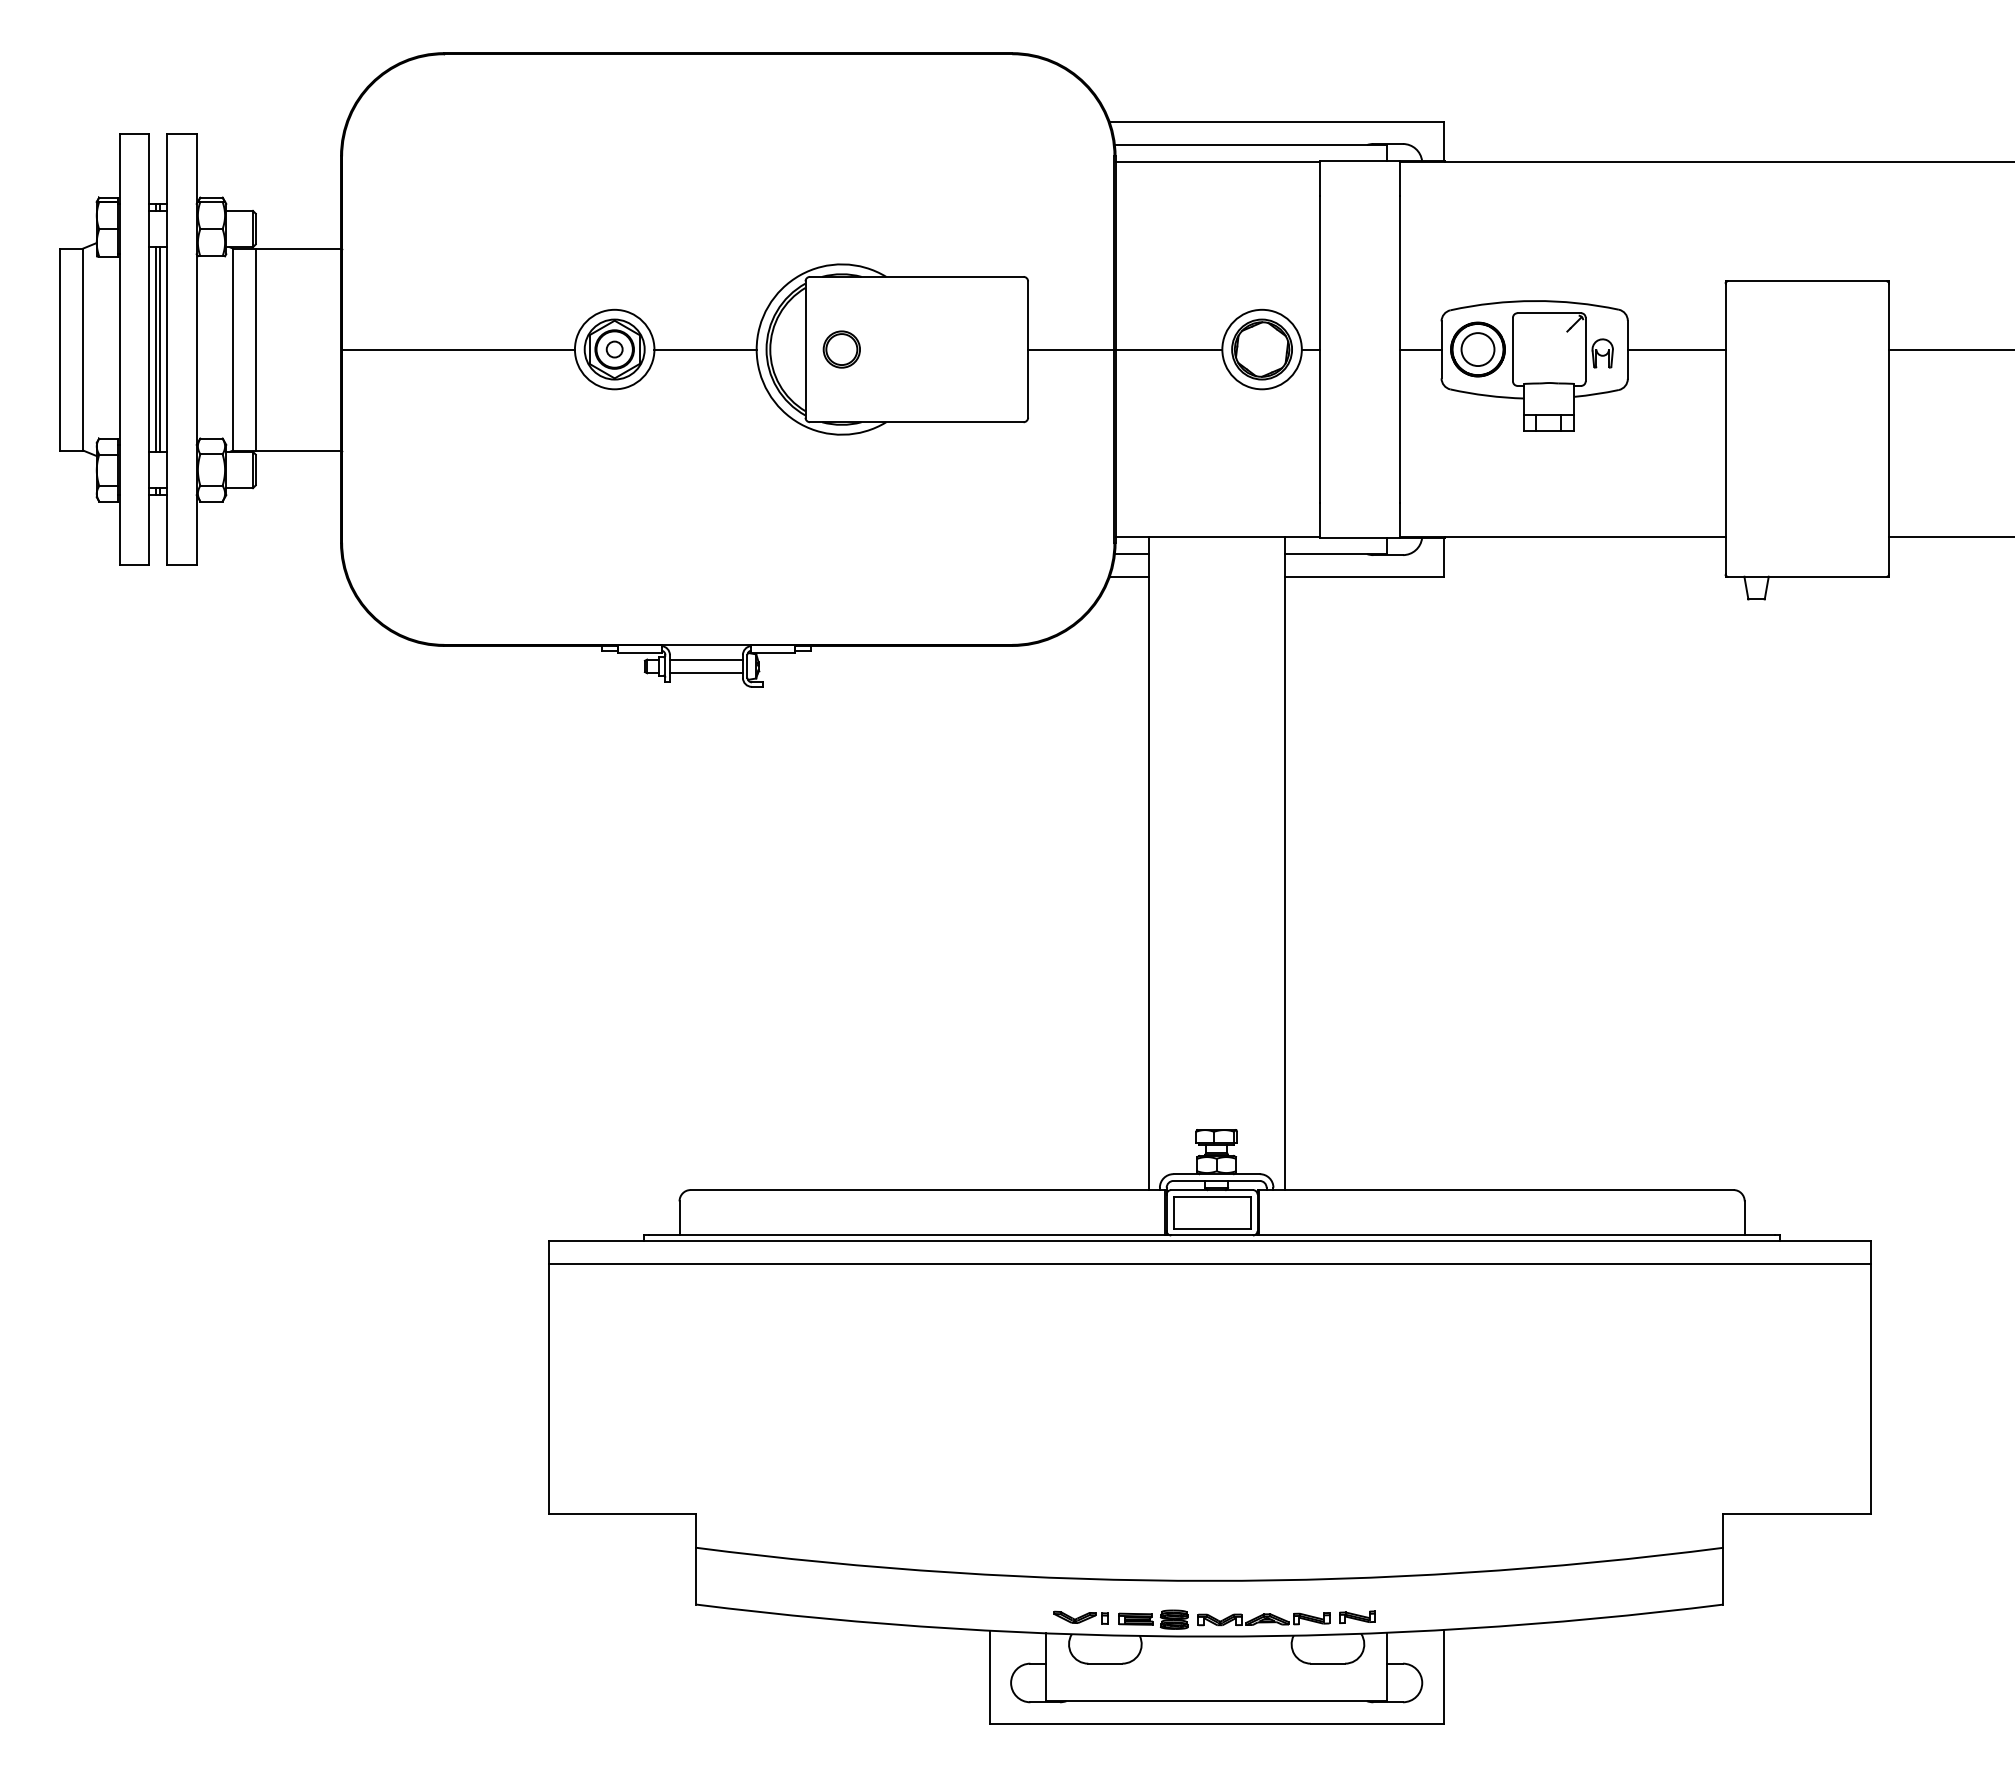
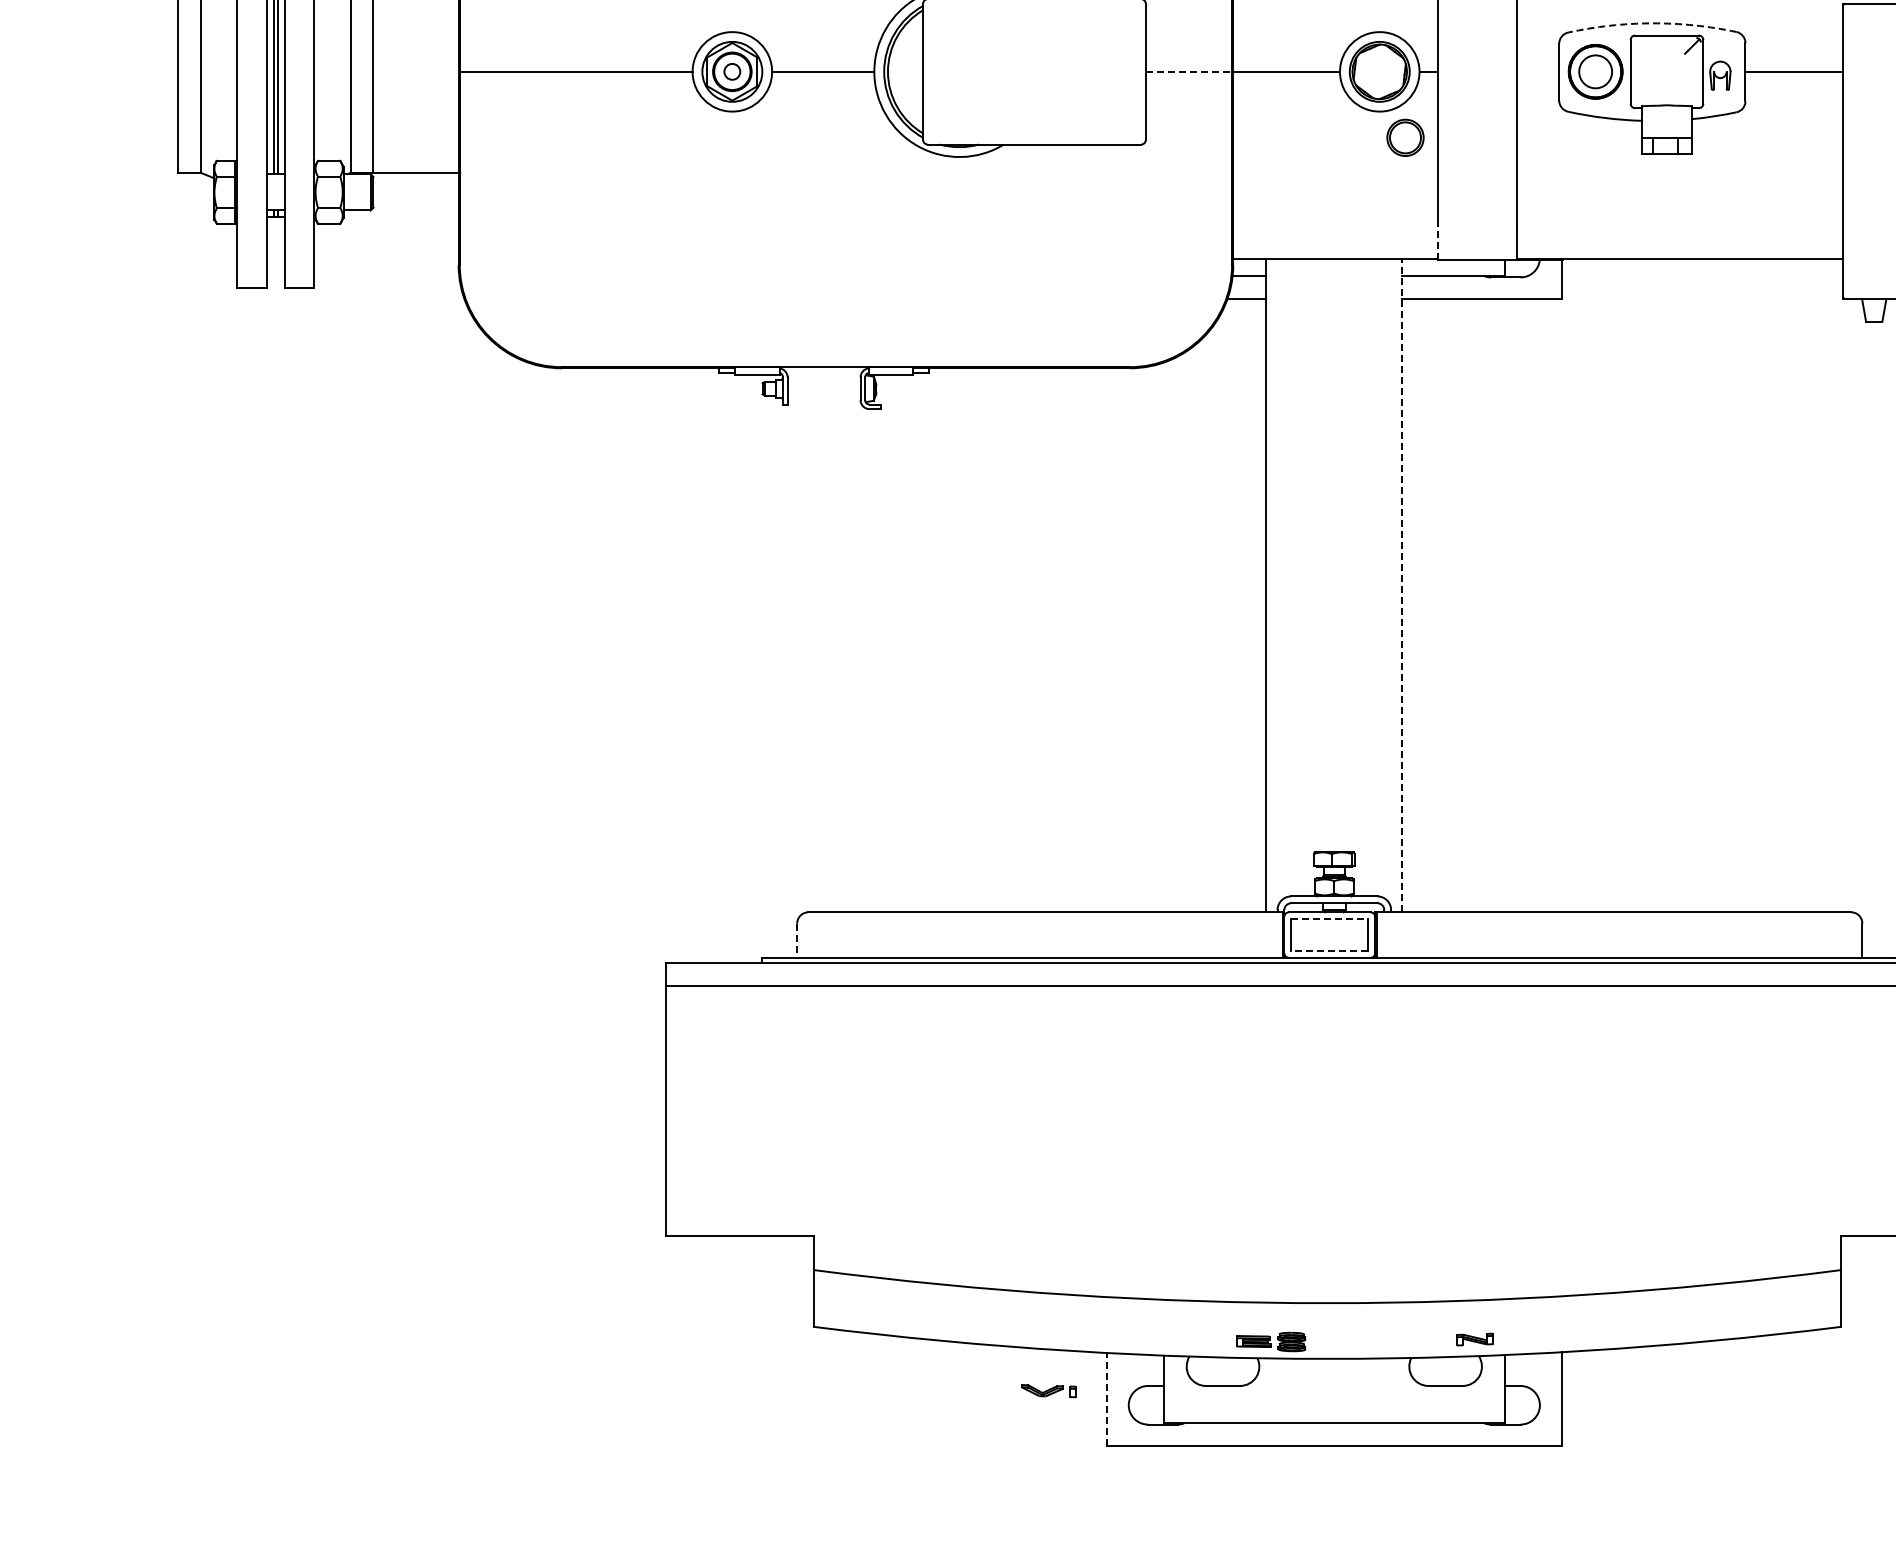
arc: (1534, 301) -> (1652, 23), solid -> dashed
part: (841, 349) -> (1405, 137), moved
line: (1071, 349) -> (1189, 71), solid -> dashed
line: (1420, 349) -> (1538, 71), removed
line: (1320, 520) -> (1438, 242), solid -> dashed
line: (705, 659) -> (823, 381), removed
line: (705, 673) -> (823, 395), removed
line: (1284, 863) -> (1402, 585), solid -> dashed
line: (1212, 1196) -> (1330, 918), solid -> dashed
line: (679, 1218) -> (797, 940), solid -> dashed
line: (1212, 1228) -> (1330, 950), solid -> dashed
part: (1080, 1617) -> (1048, 1390), moved
part: (1263, 1619) -> (1381, 1341), removed
line: (989, 1677) -> (1107, 1399), solid -> dashed

